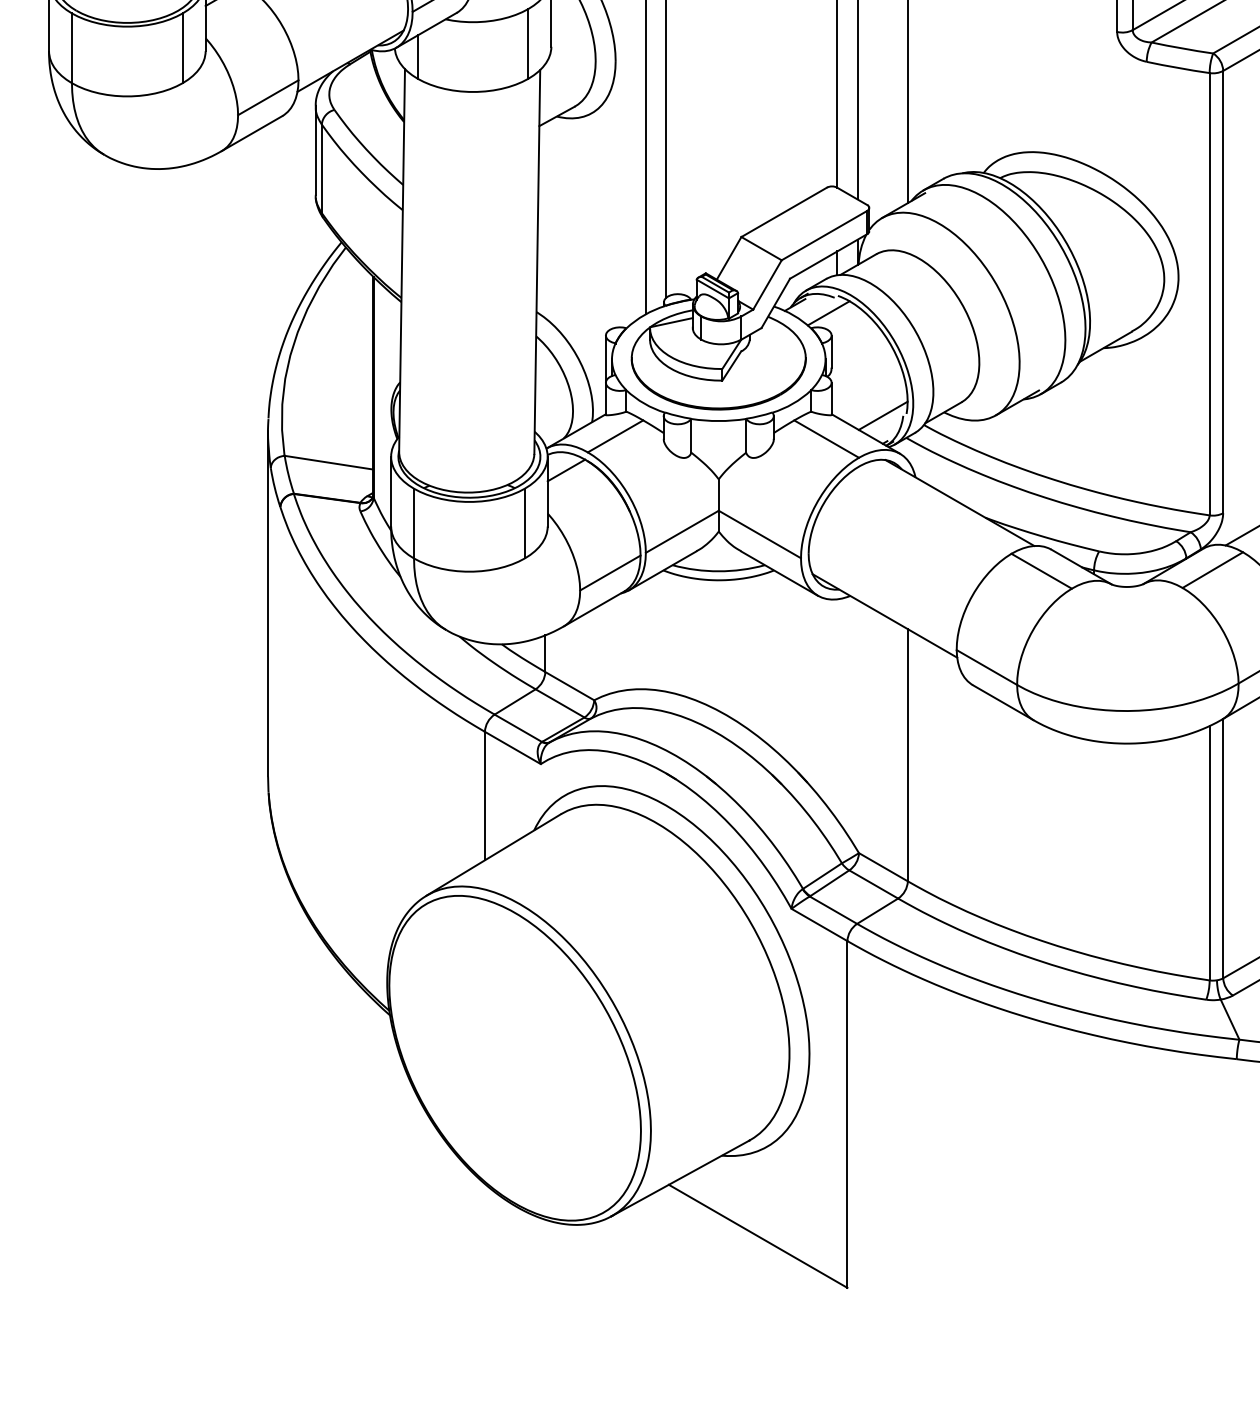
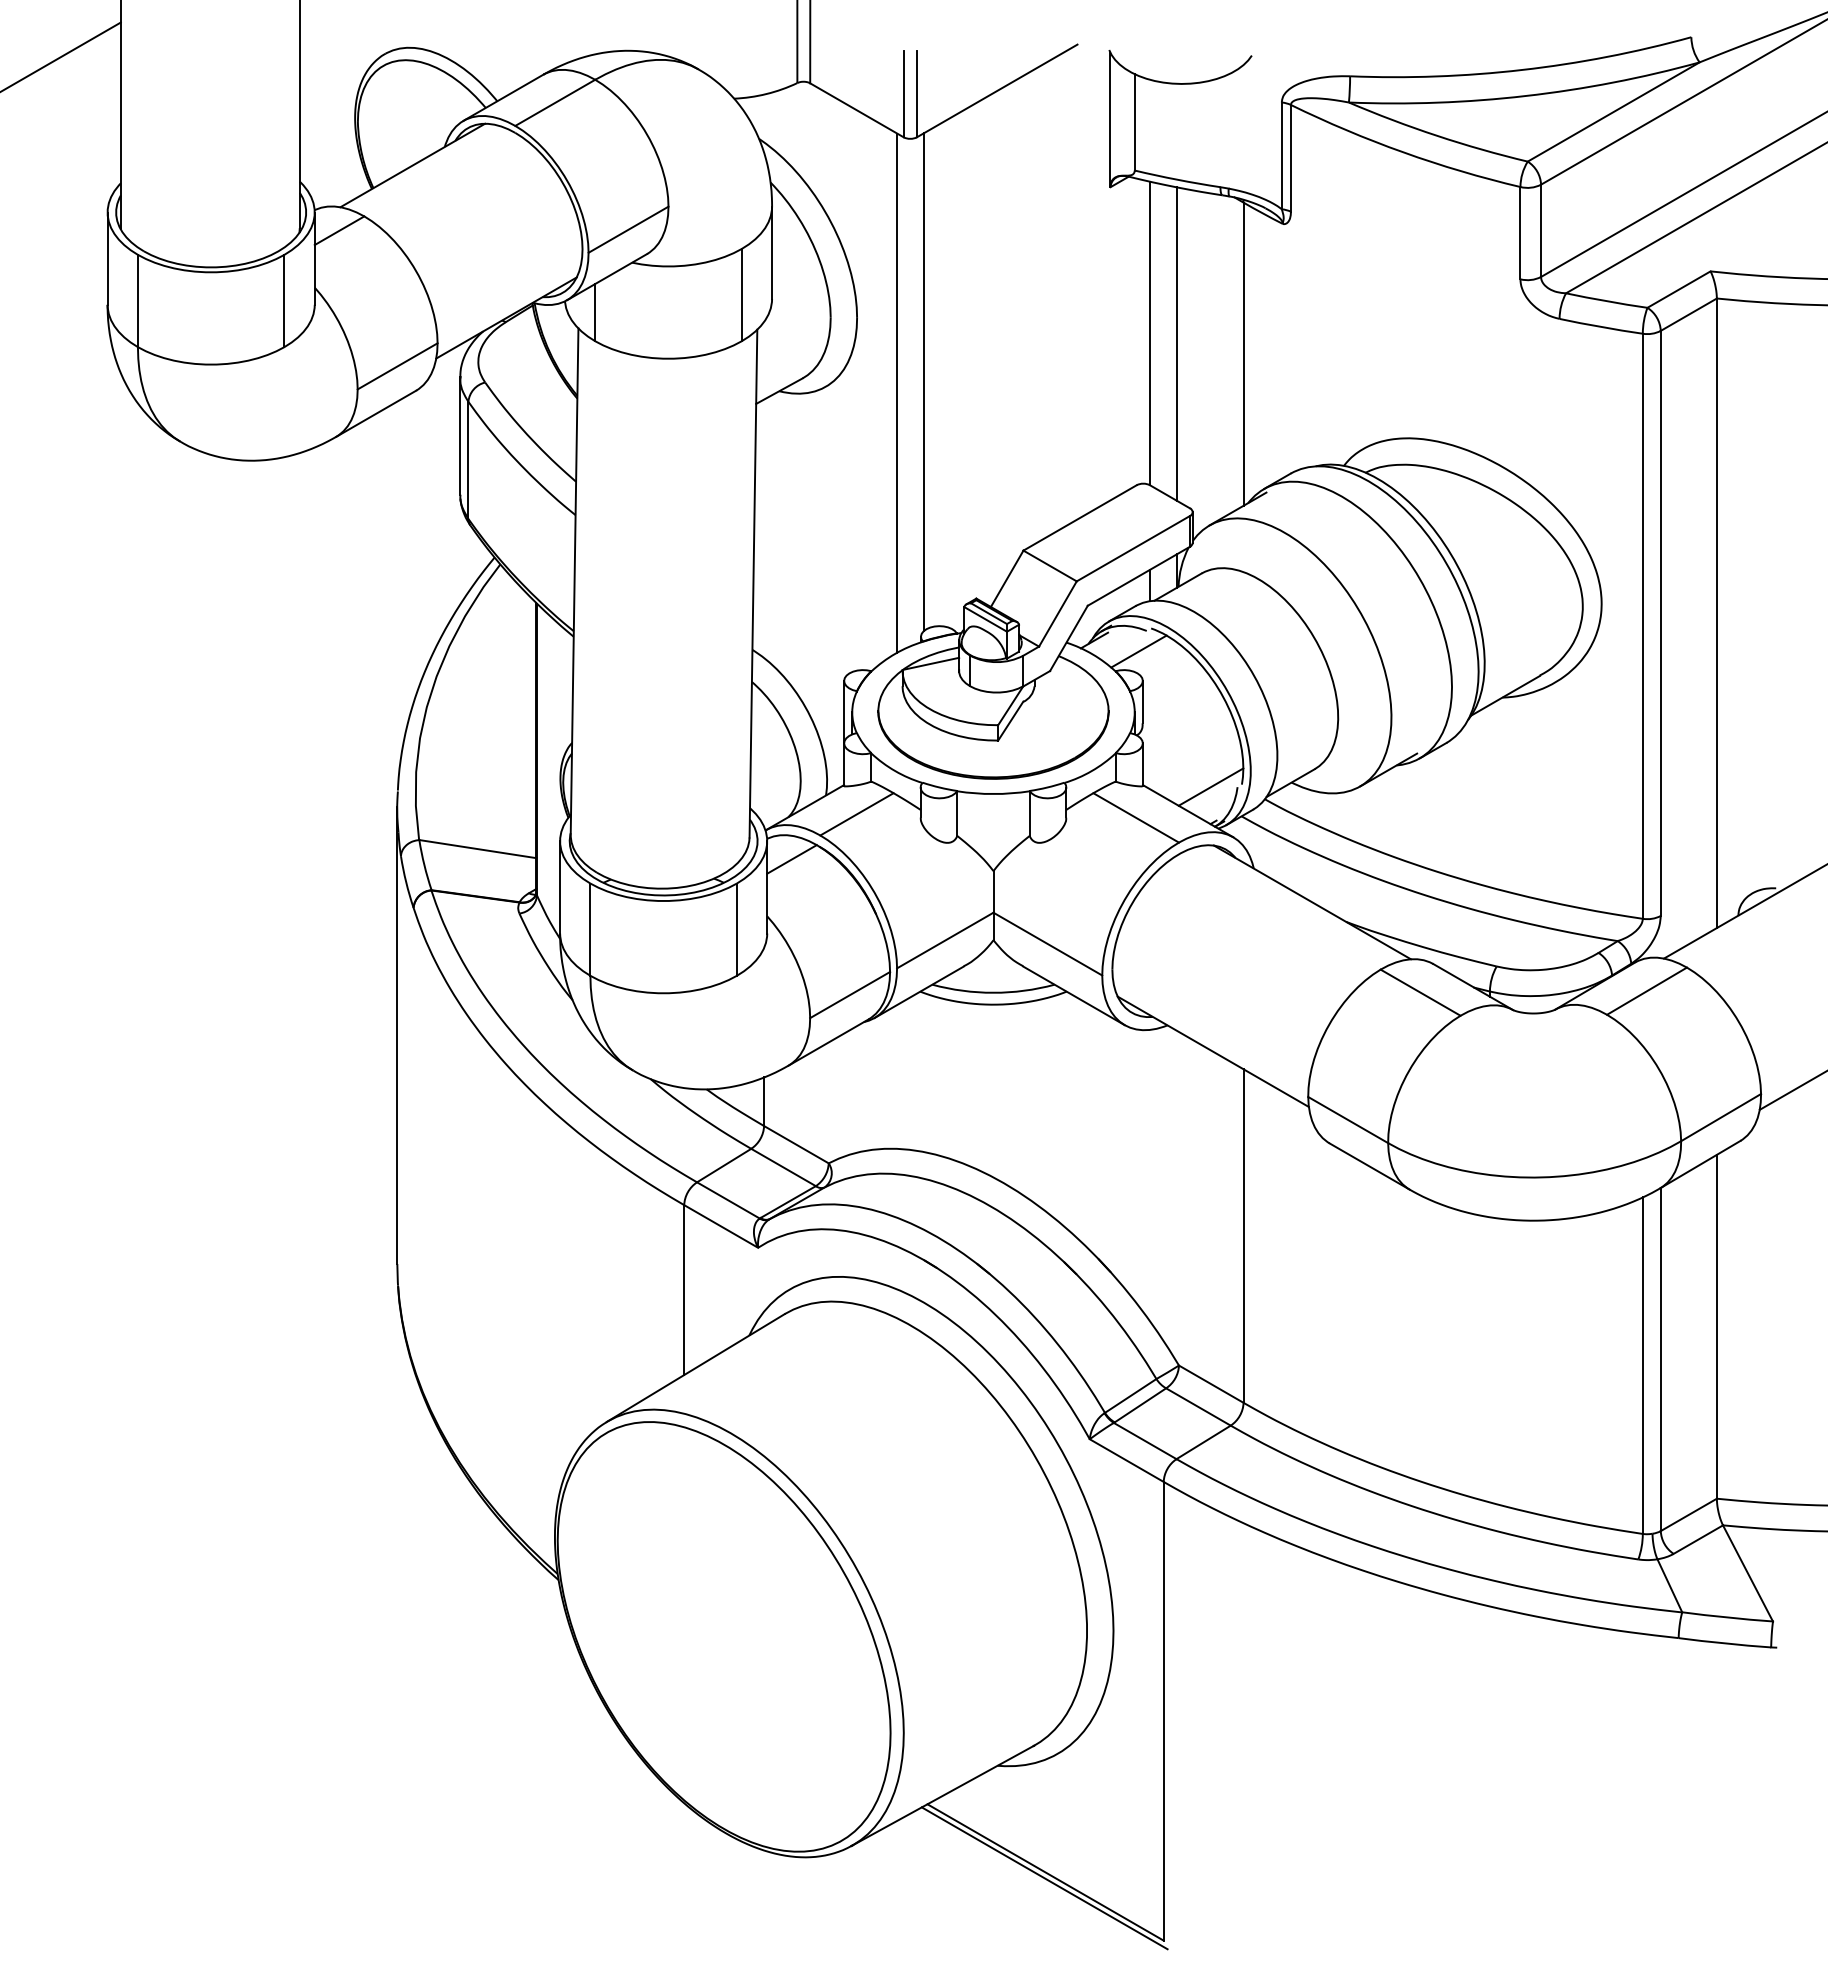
line: (757, 1240) -> (1044, 1878), added

